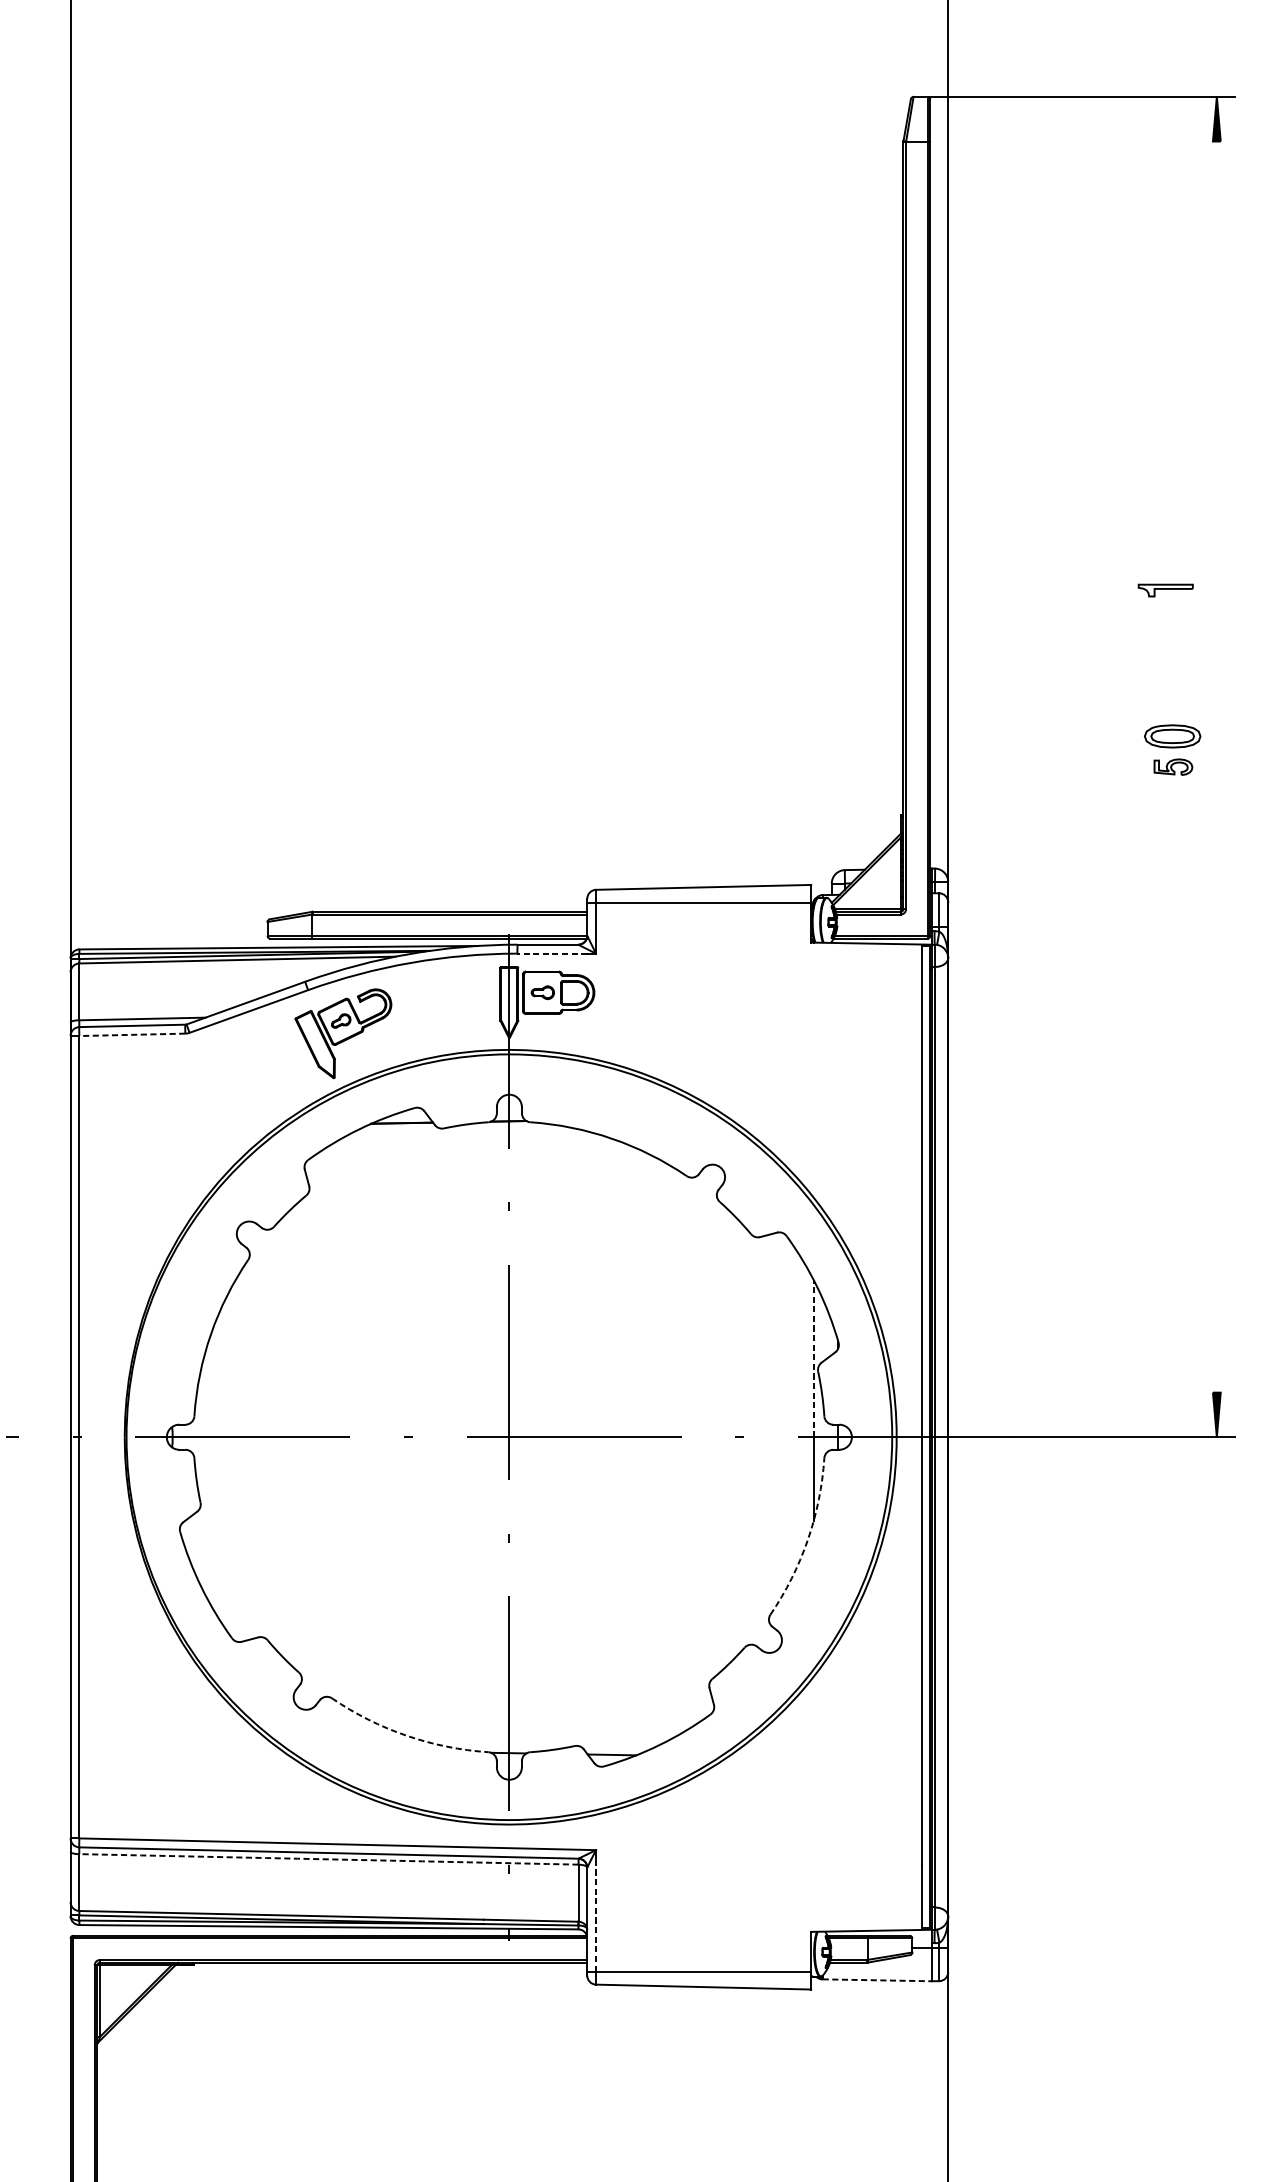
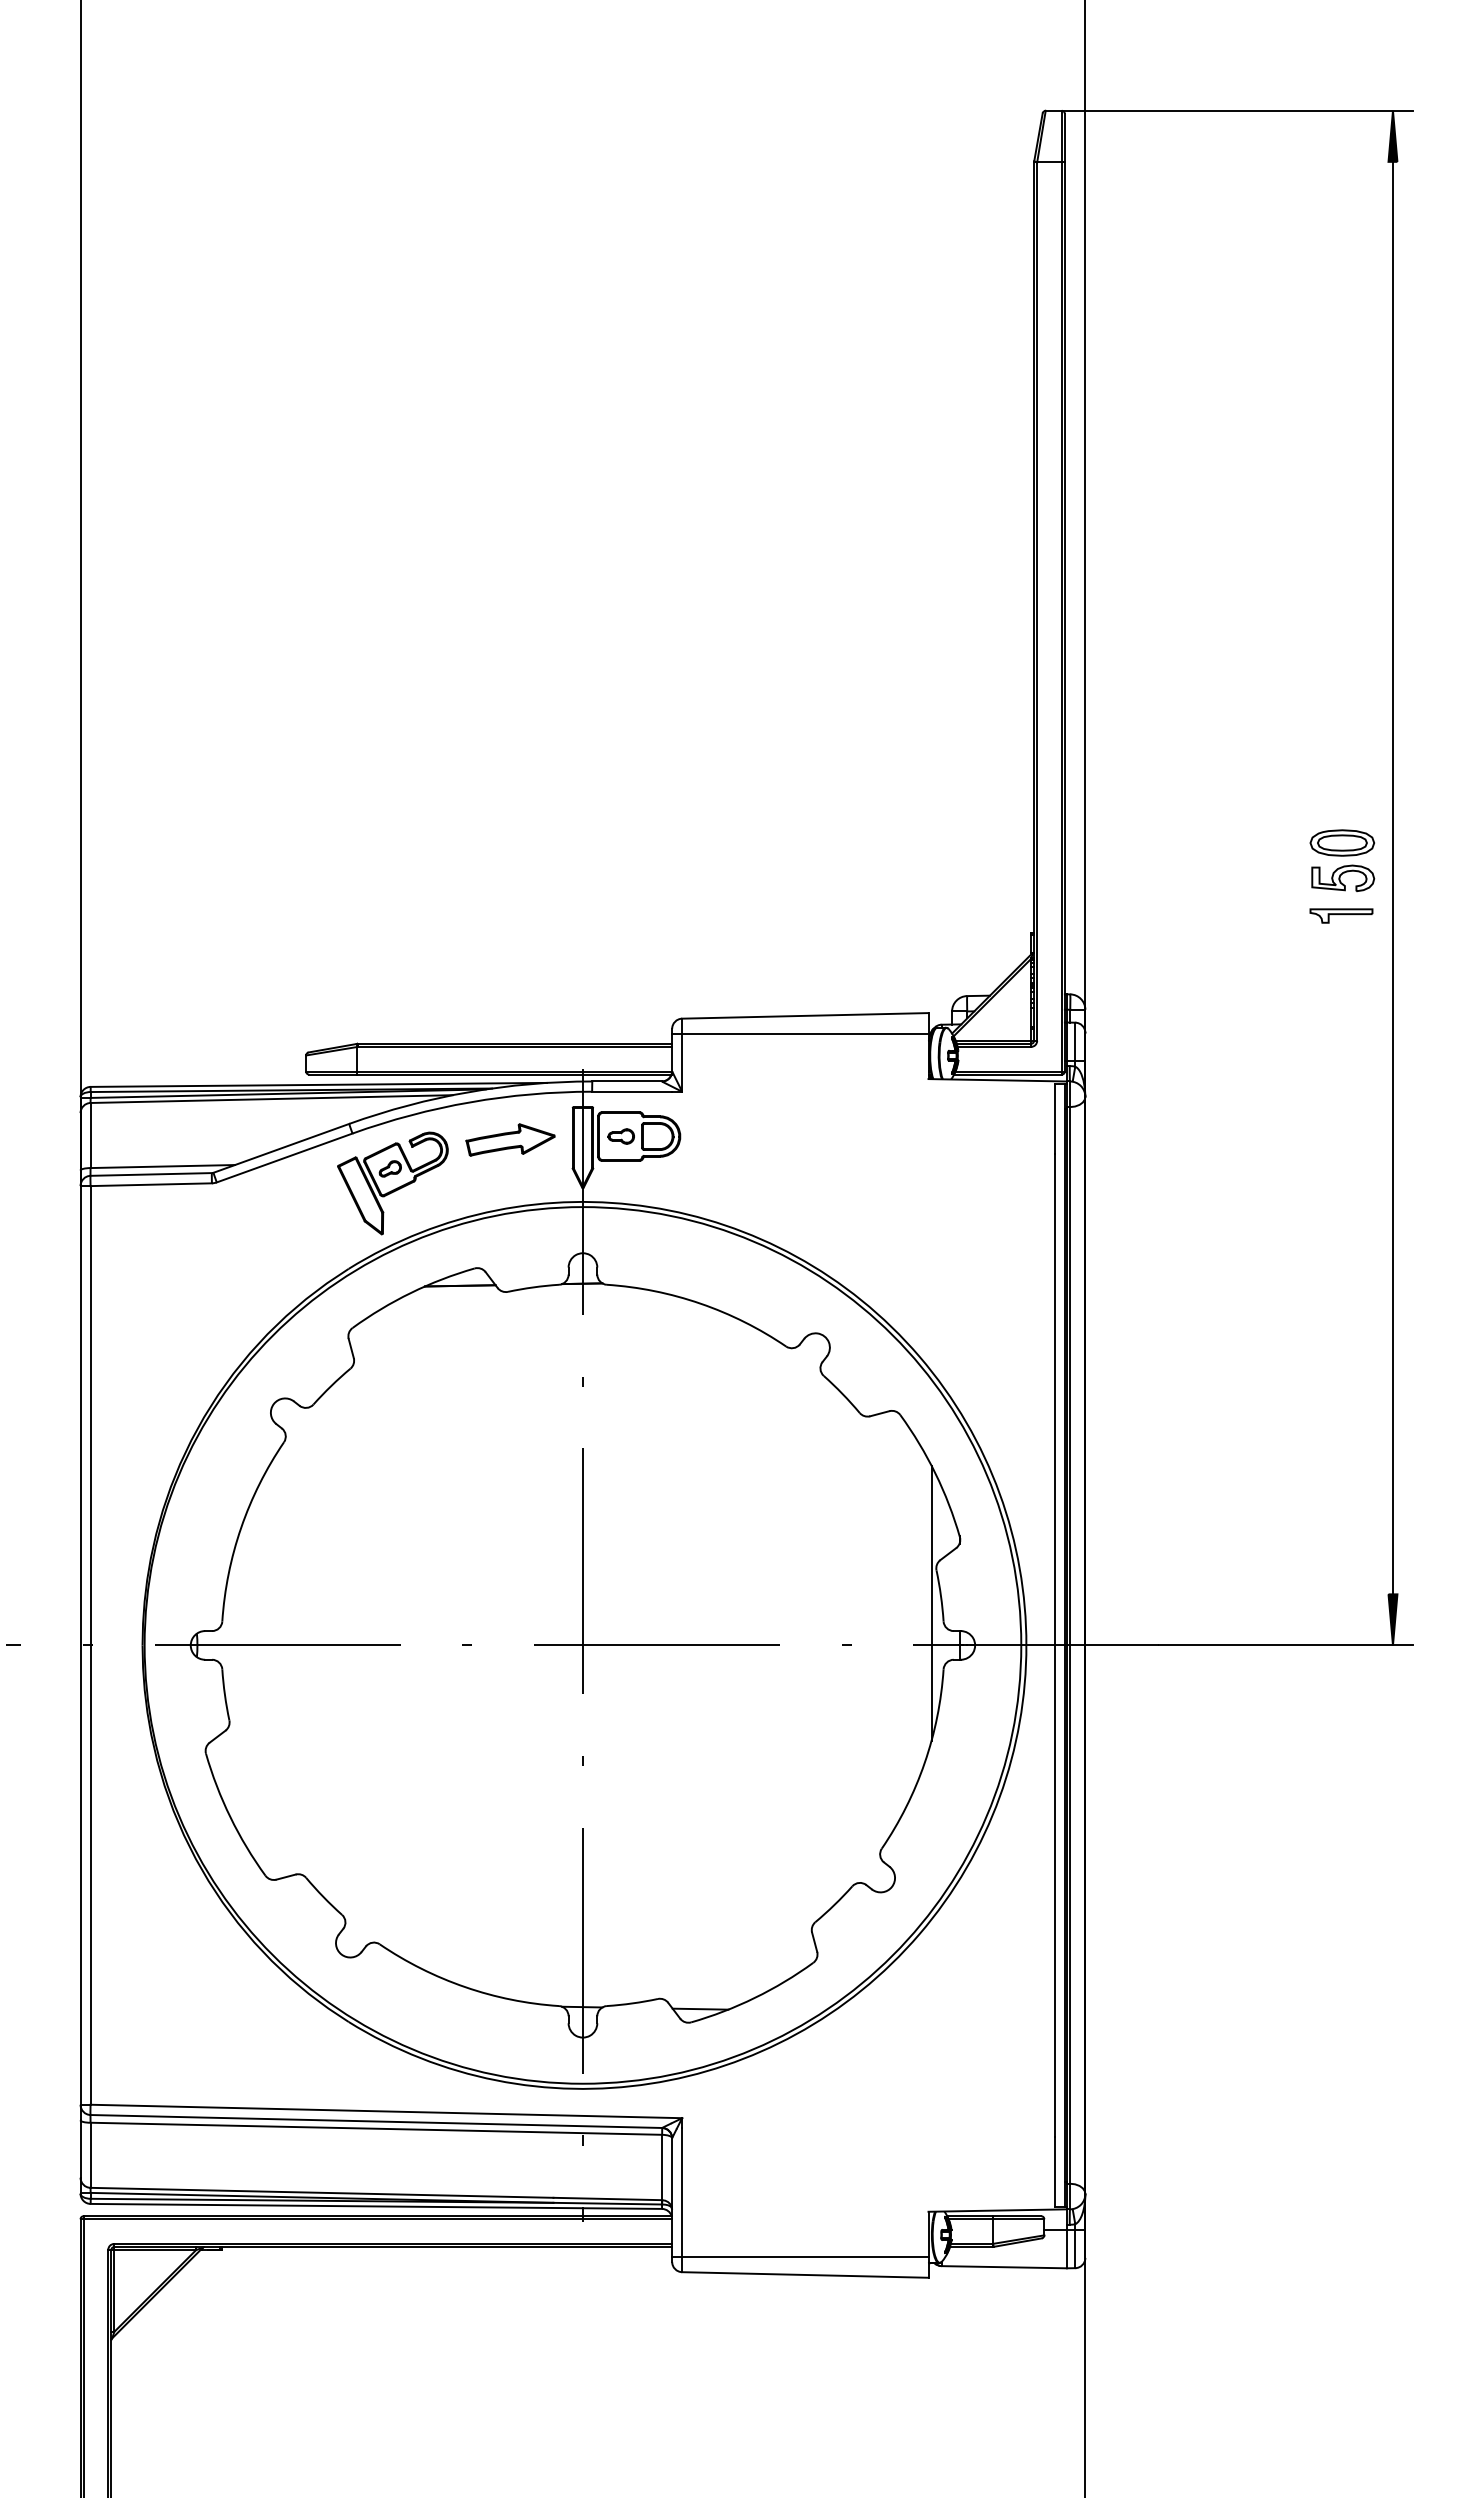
part: (1165, 590) -> (1341, 915), moved
part: (1173, 766) -> (1343, 877), size x1.43
line: (1216, 766) -> (1392, 877), added
line: (551, 953) -> (631, 1091), dashed -> solid
part: (446, 995) -> (510, 1139), added
line: (132, 1034) -> (151, 1184), dashed -> solid
line: (813, 1358) -> (931, 1555), dashed -> solid
arc: (807, 1540) -> (924, 1763), dashed -> solid
arc: (406, 1736) -> (465, 1987), dashed -> solid
arc: (329, 1859) -> (376, 2128), dashed -> solid
line: (596, 1915) -> (682, 2192), dashed -> solid
line: (877, 1980) -> (1004, 2267), dashed -> solid

